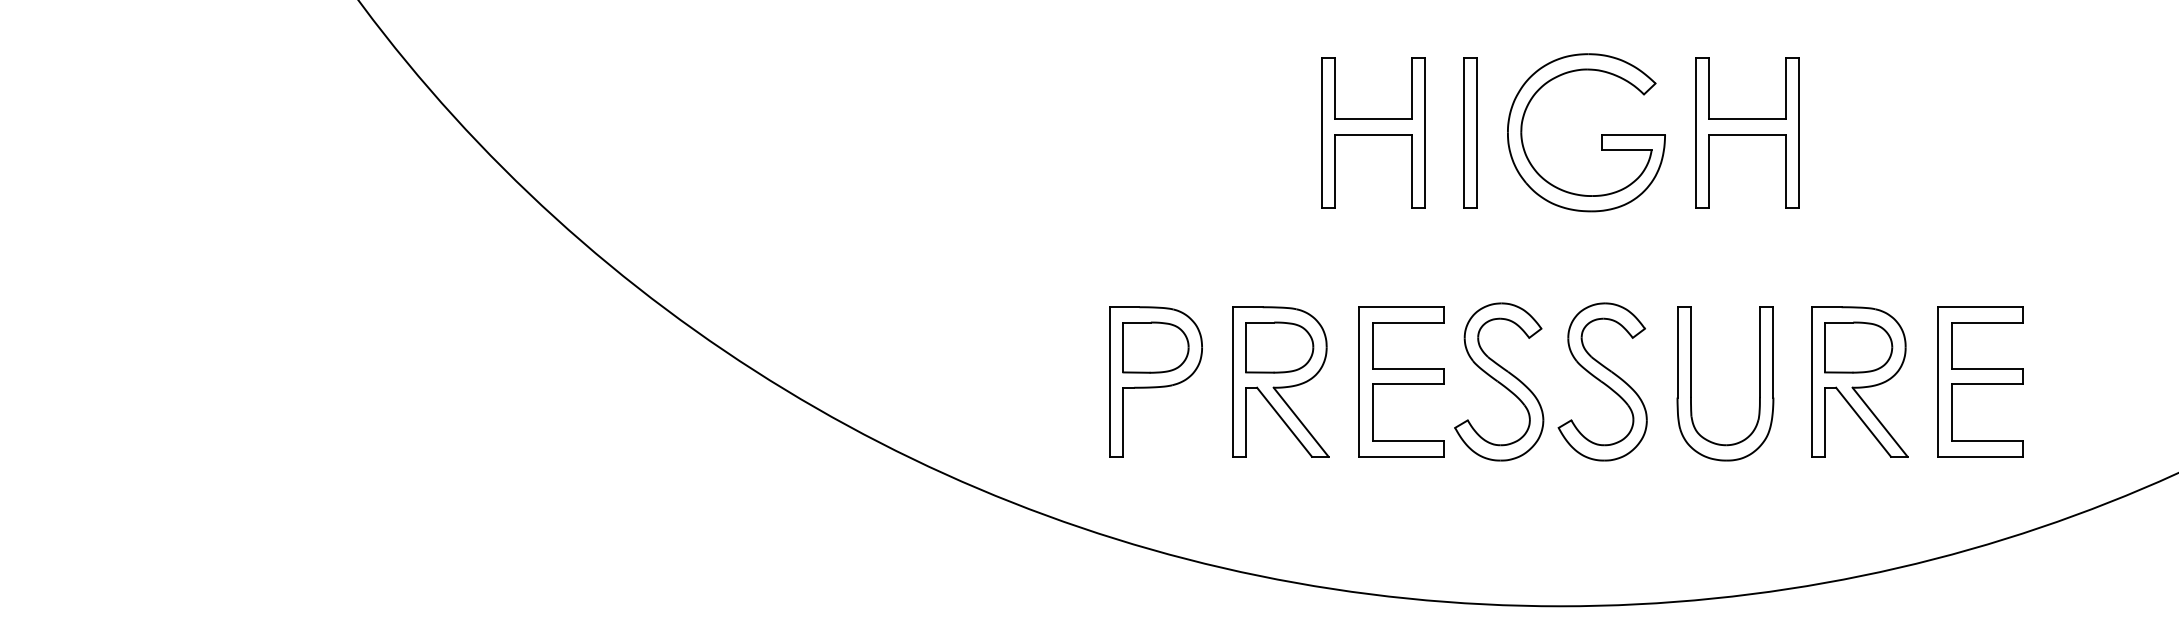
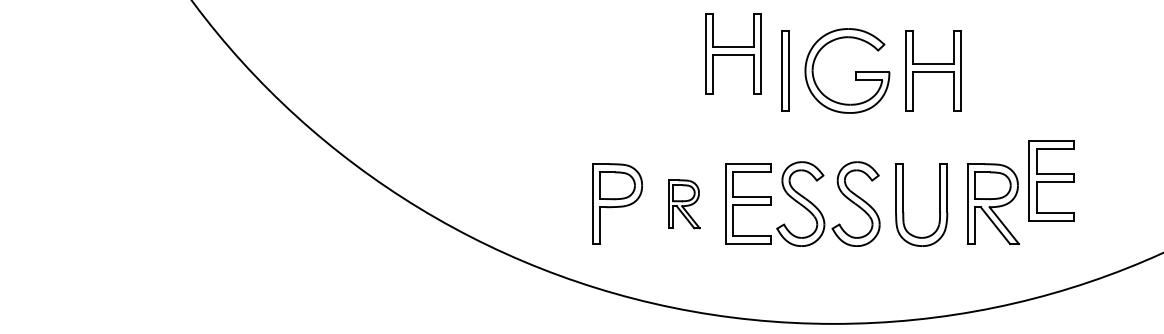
part: (1373, 131) -> (733, 53), moved
part: (1979, 380) -> (1051, 180), moved
part: (1281, 382) -> (684, 204), size x0.6

